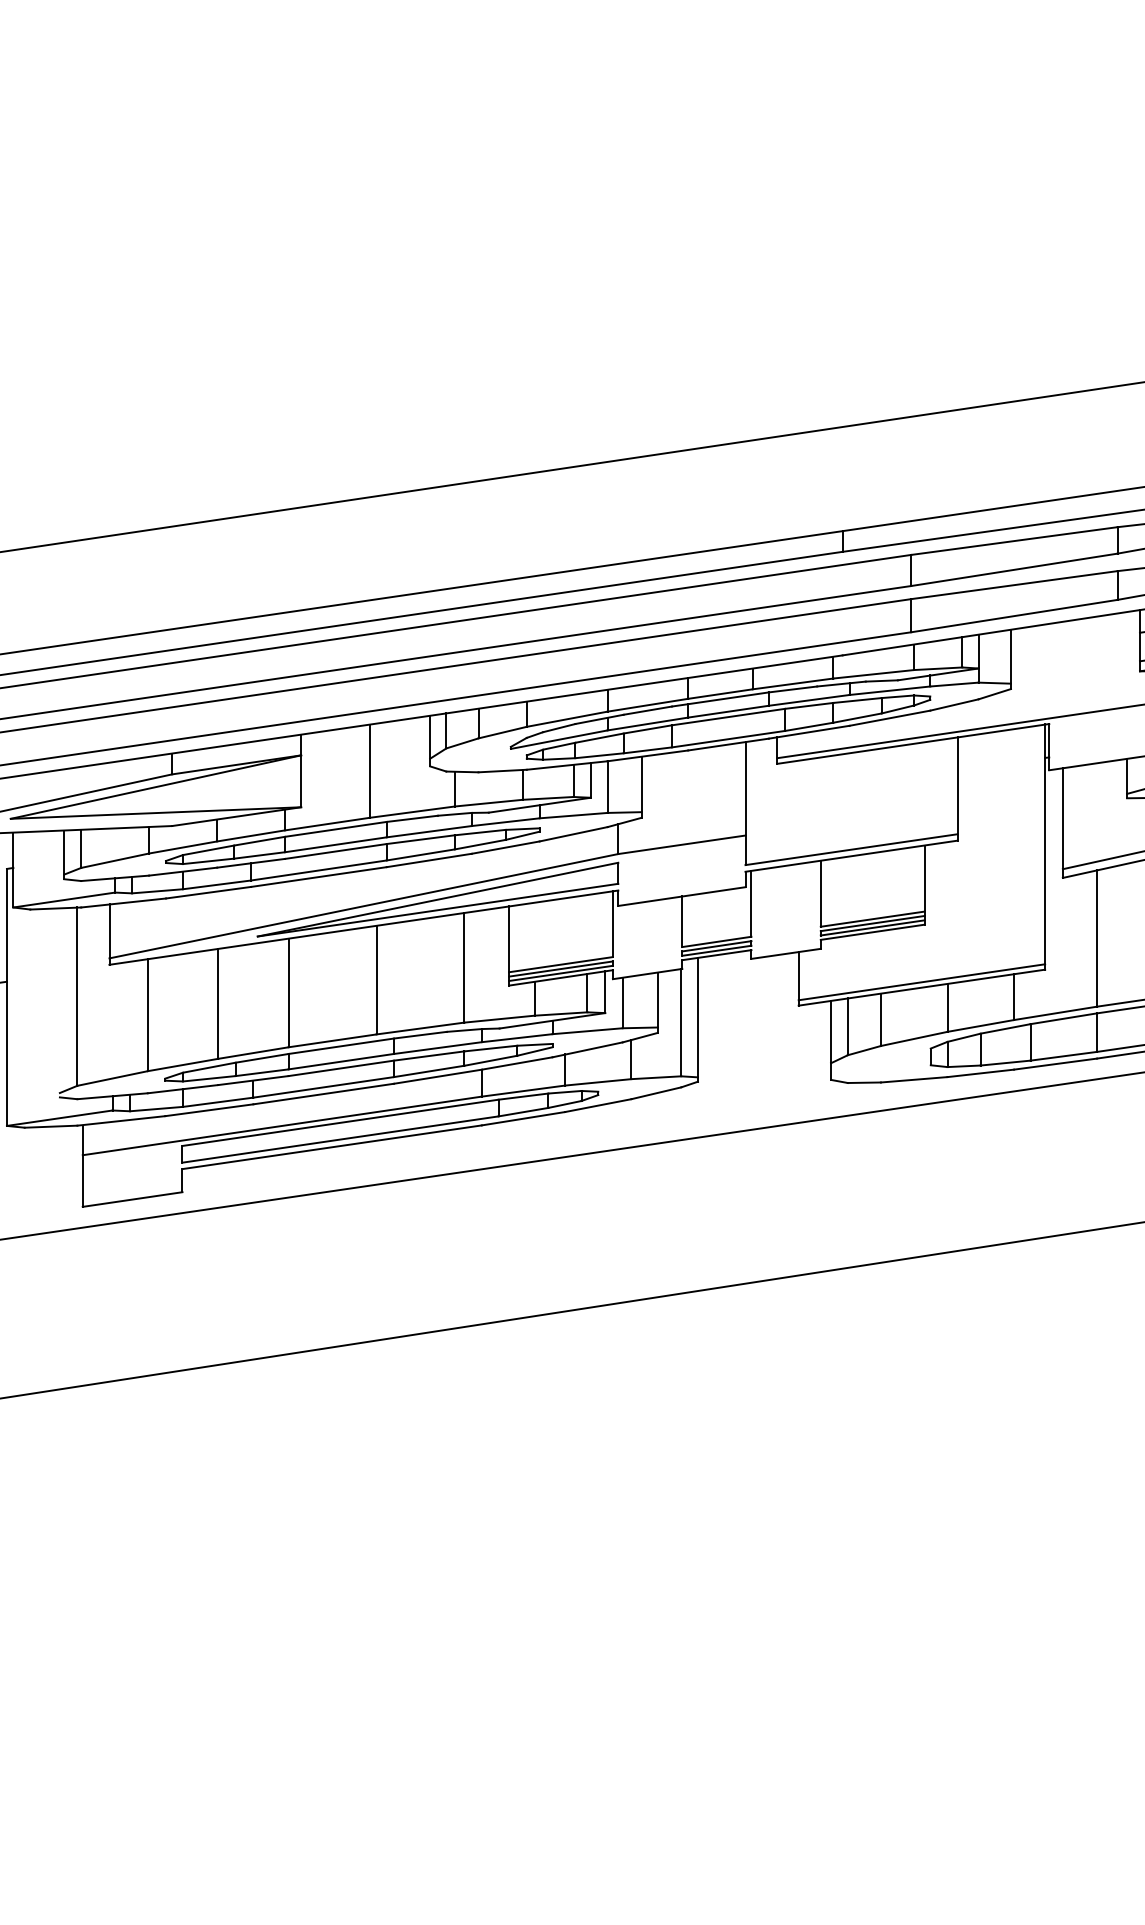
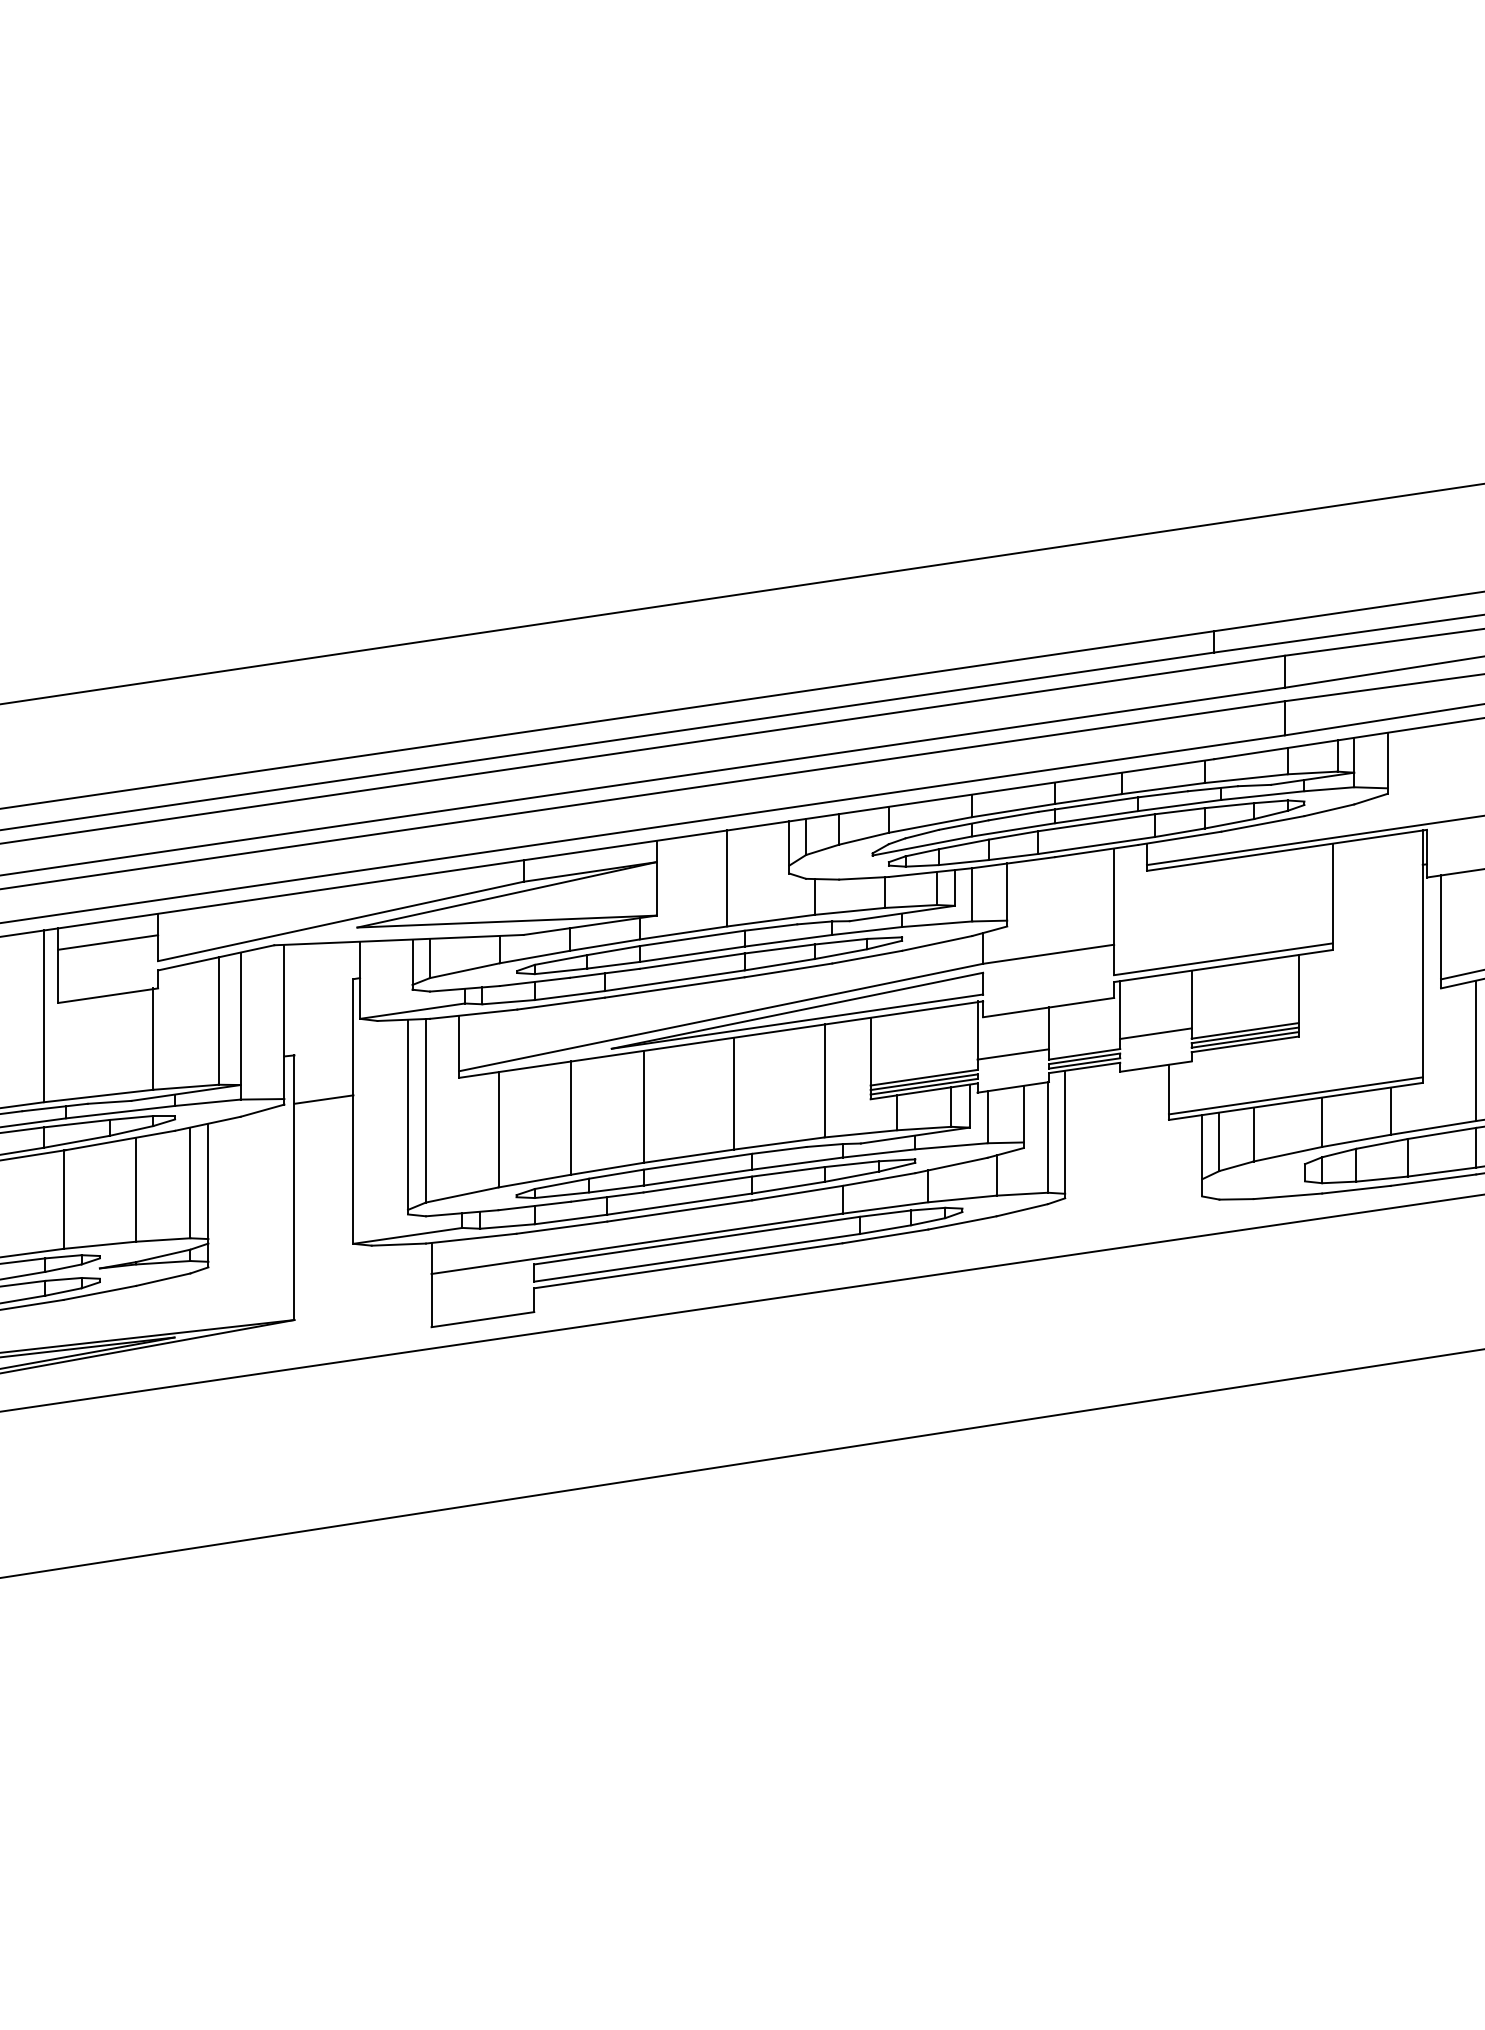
line: (785, 921) -> (1155, 1033), added
line: (647, 942) -> (1013, 1054), added
line: (59, 1002) -> (407, 1116), added

